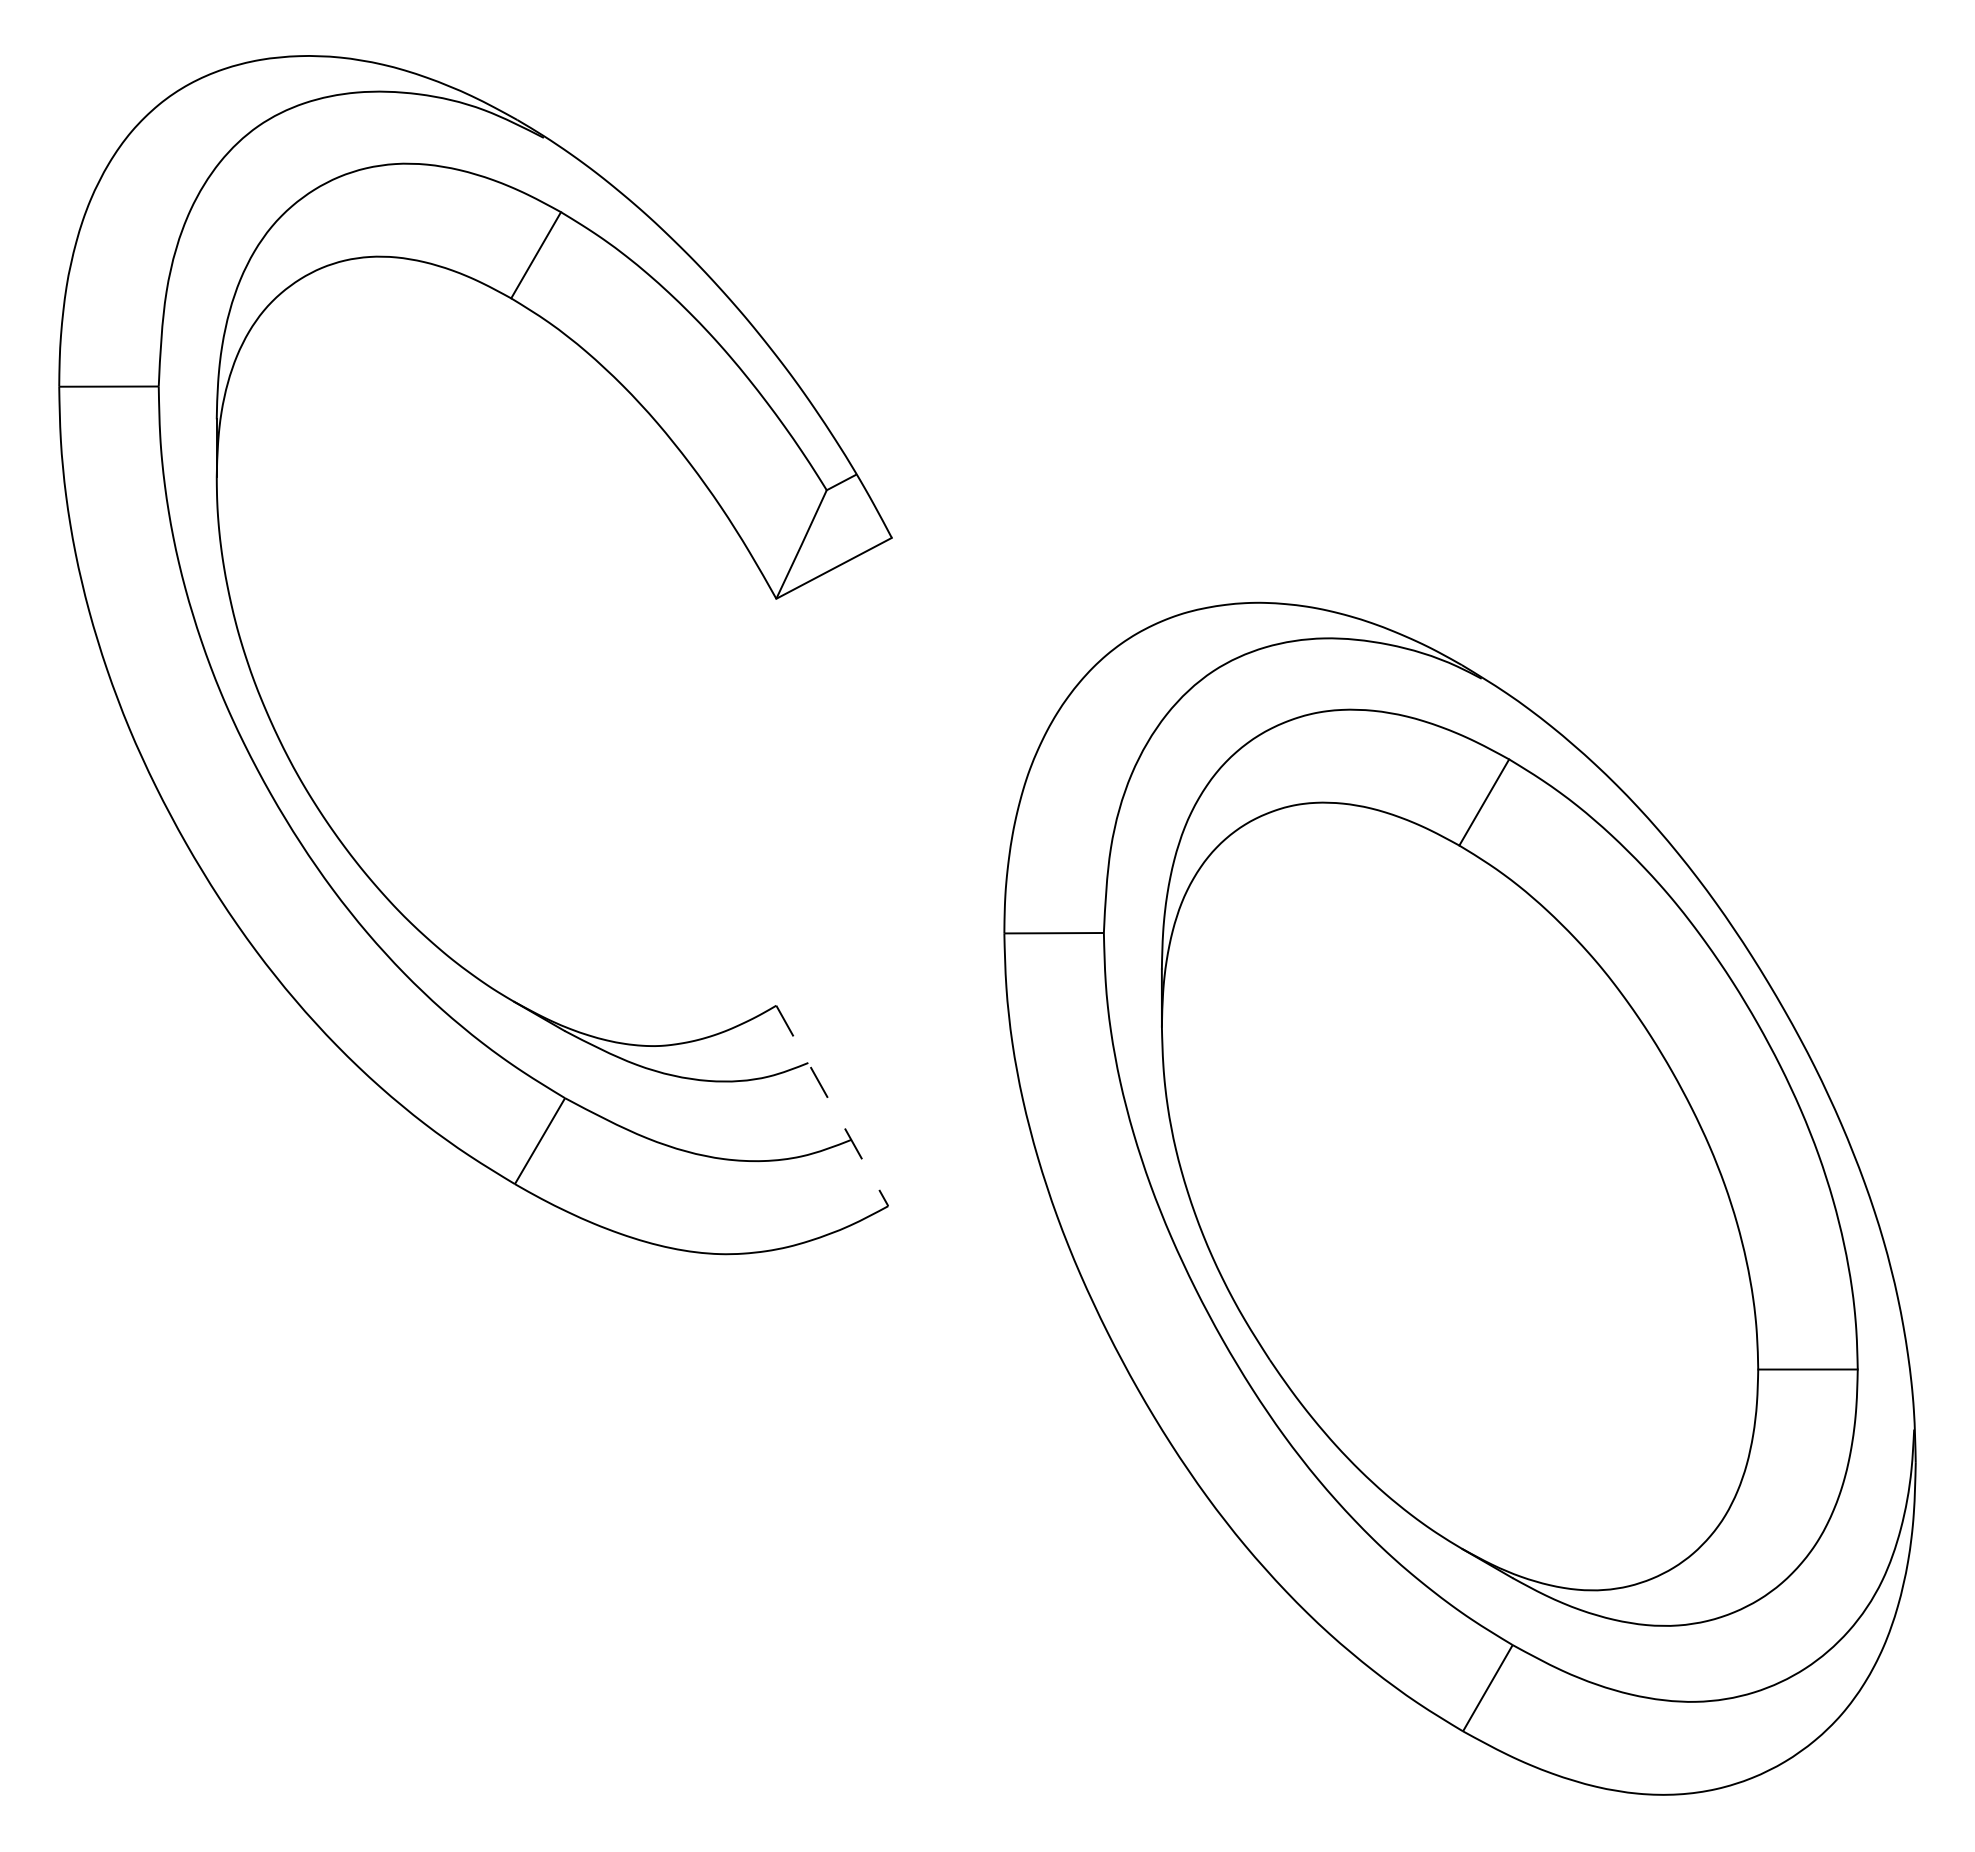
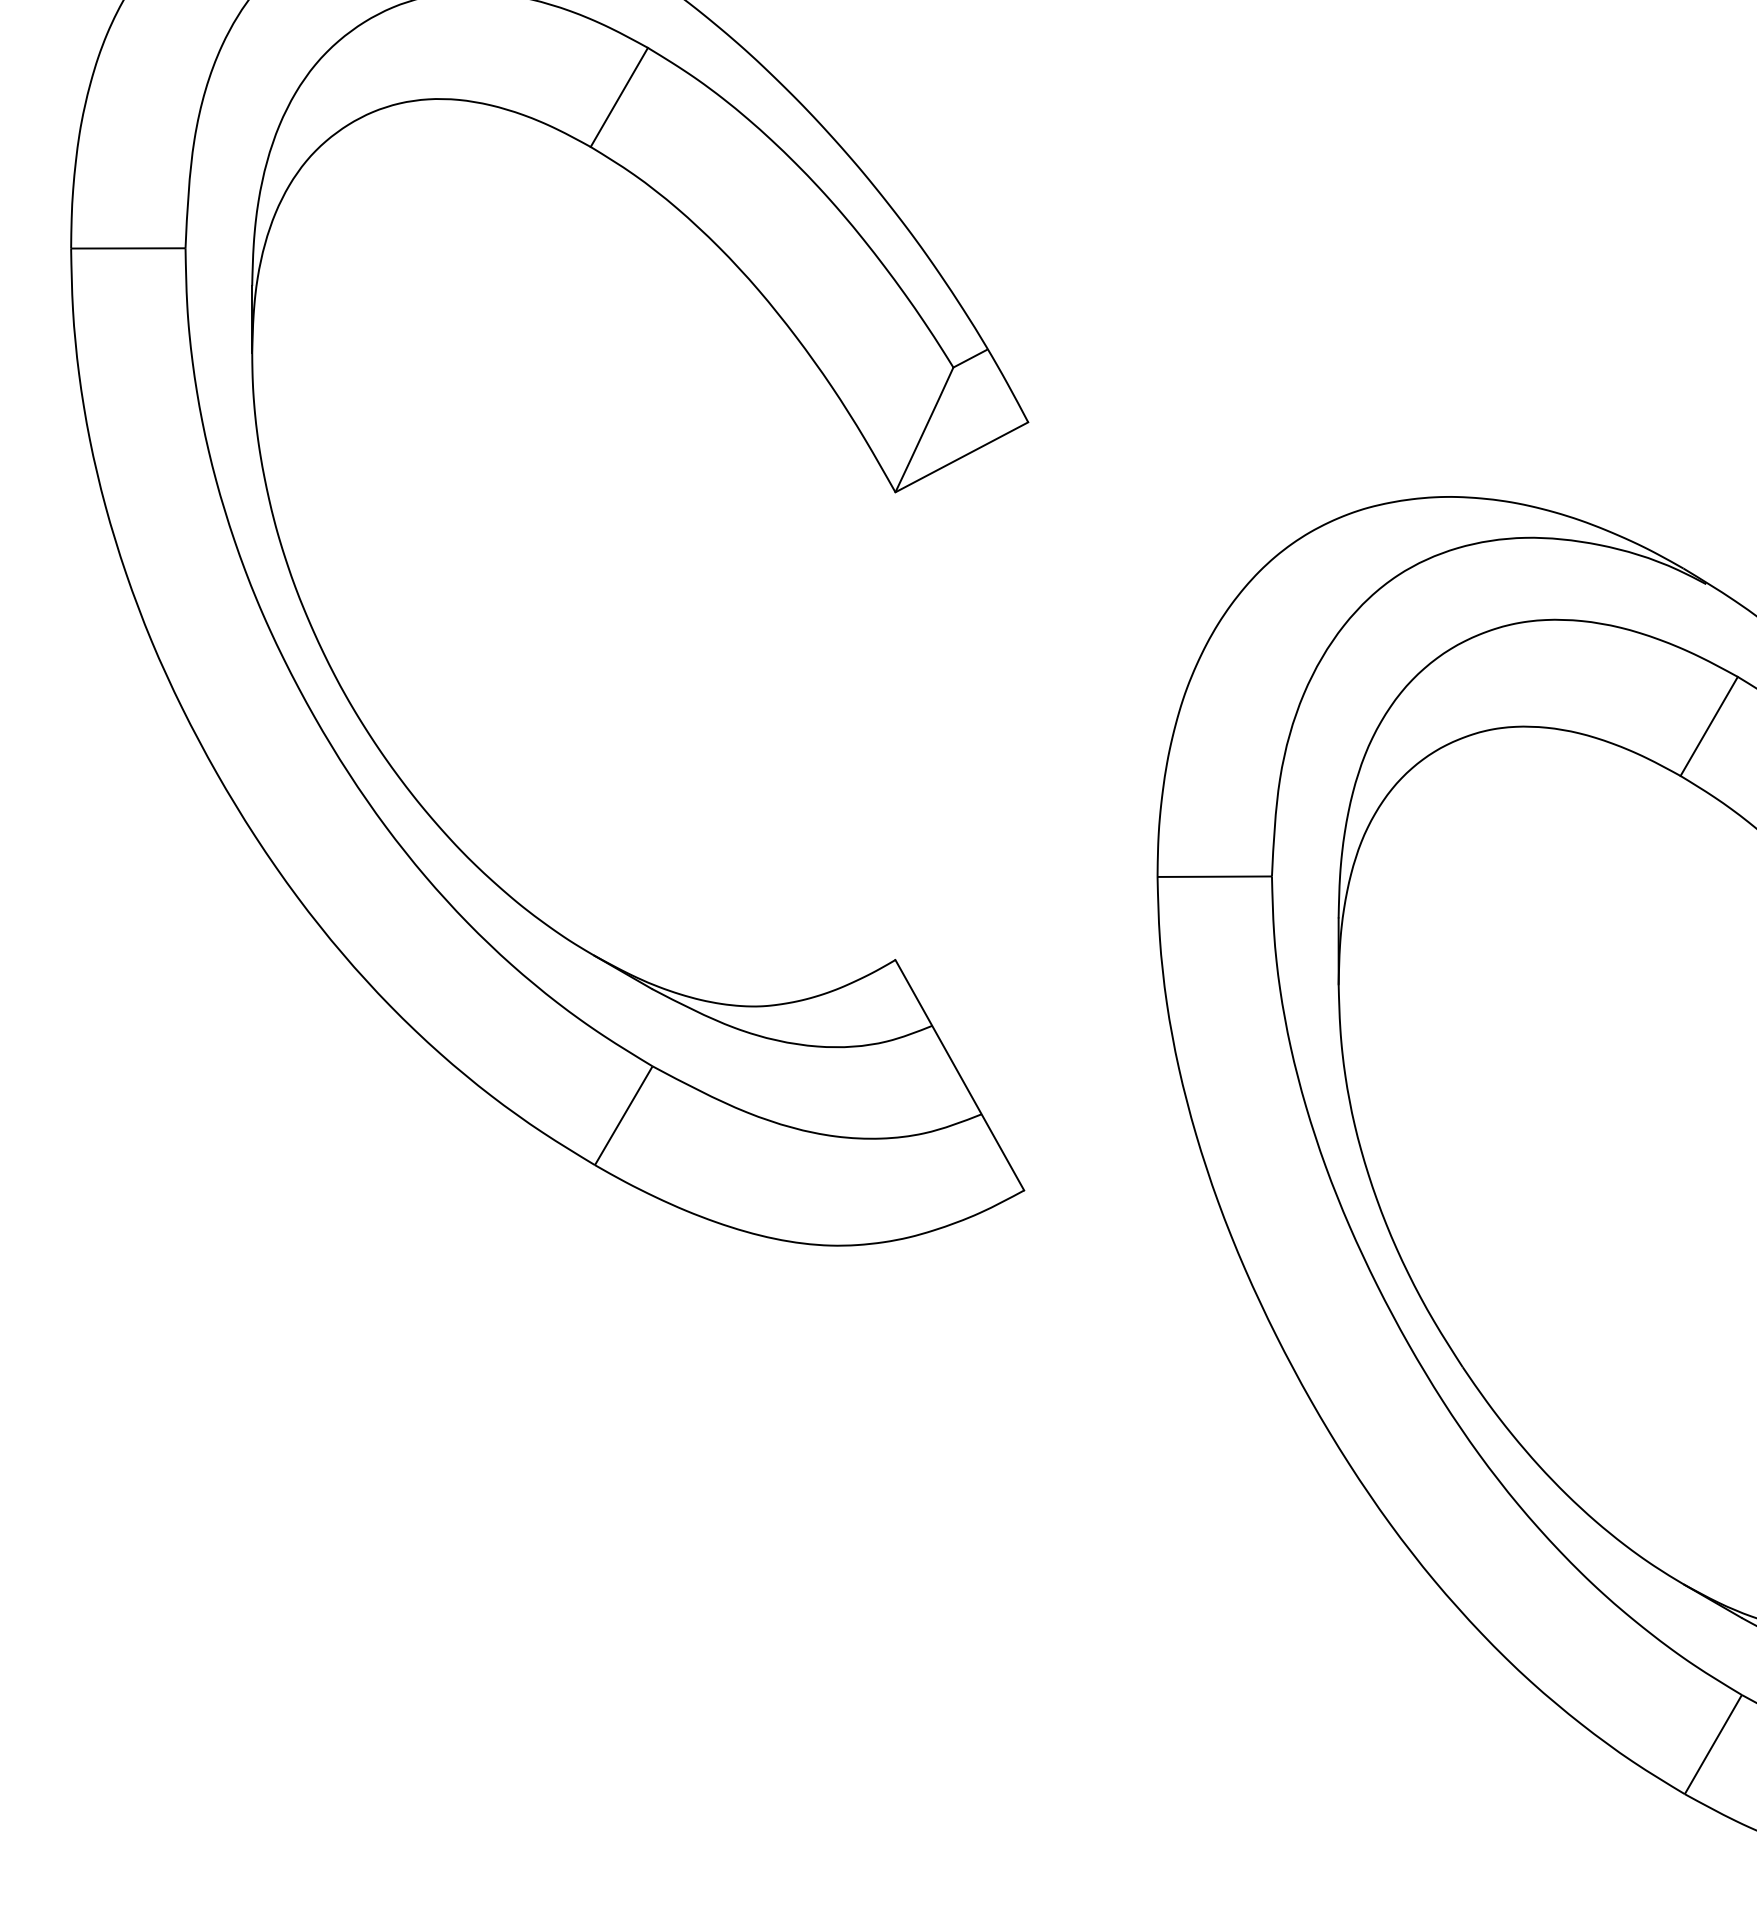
line: (832, 1105) -> (960, 1074), dashed -> solid

